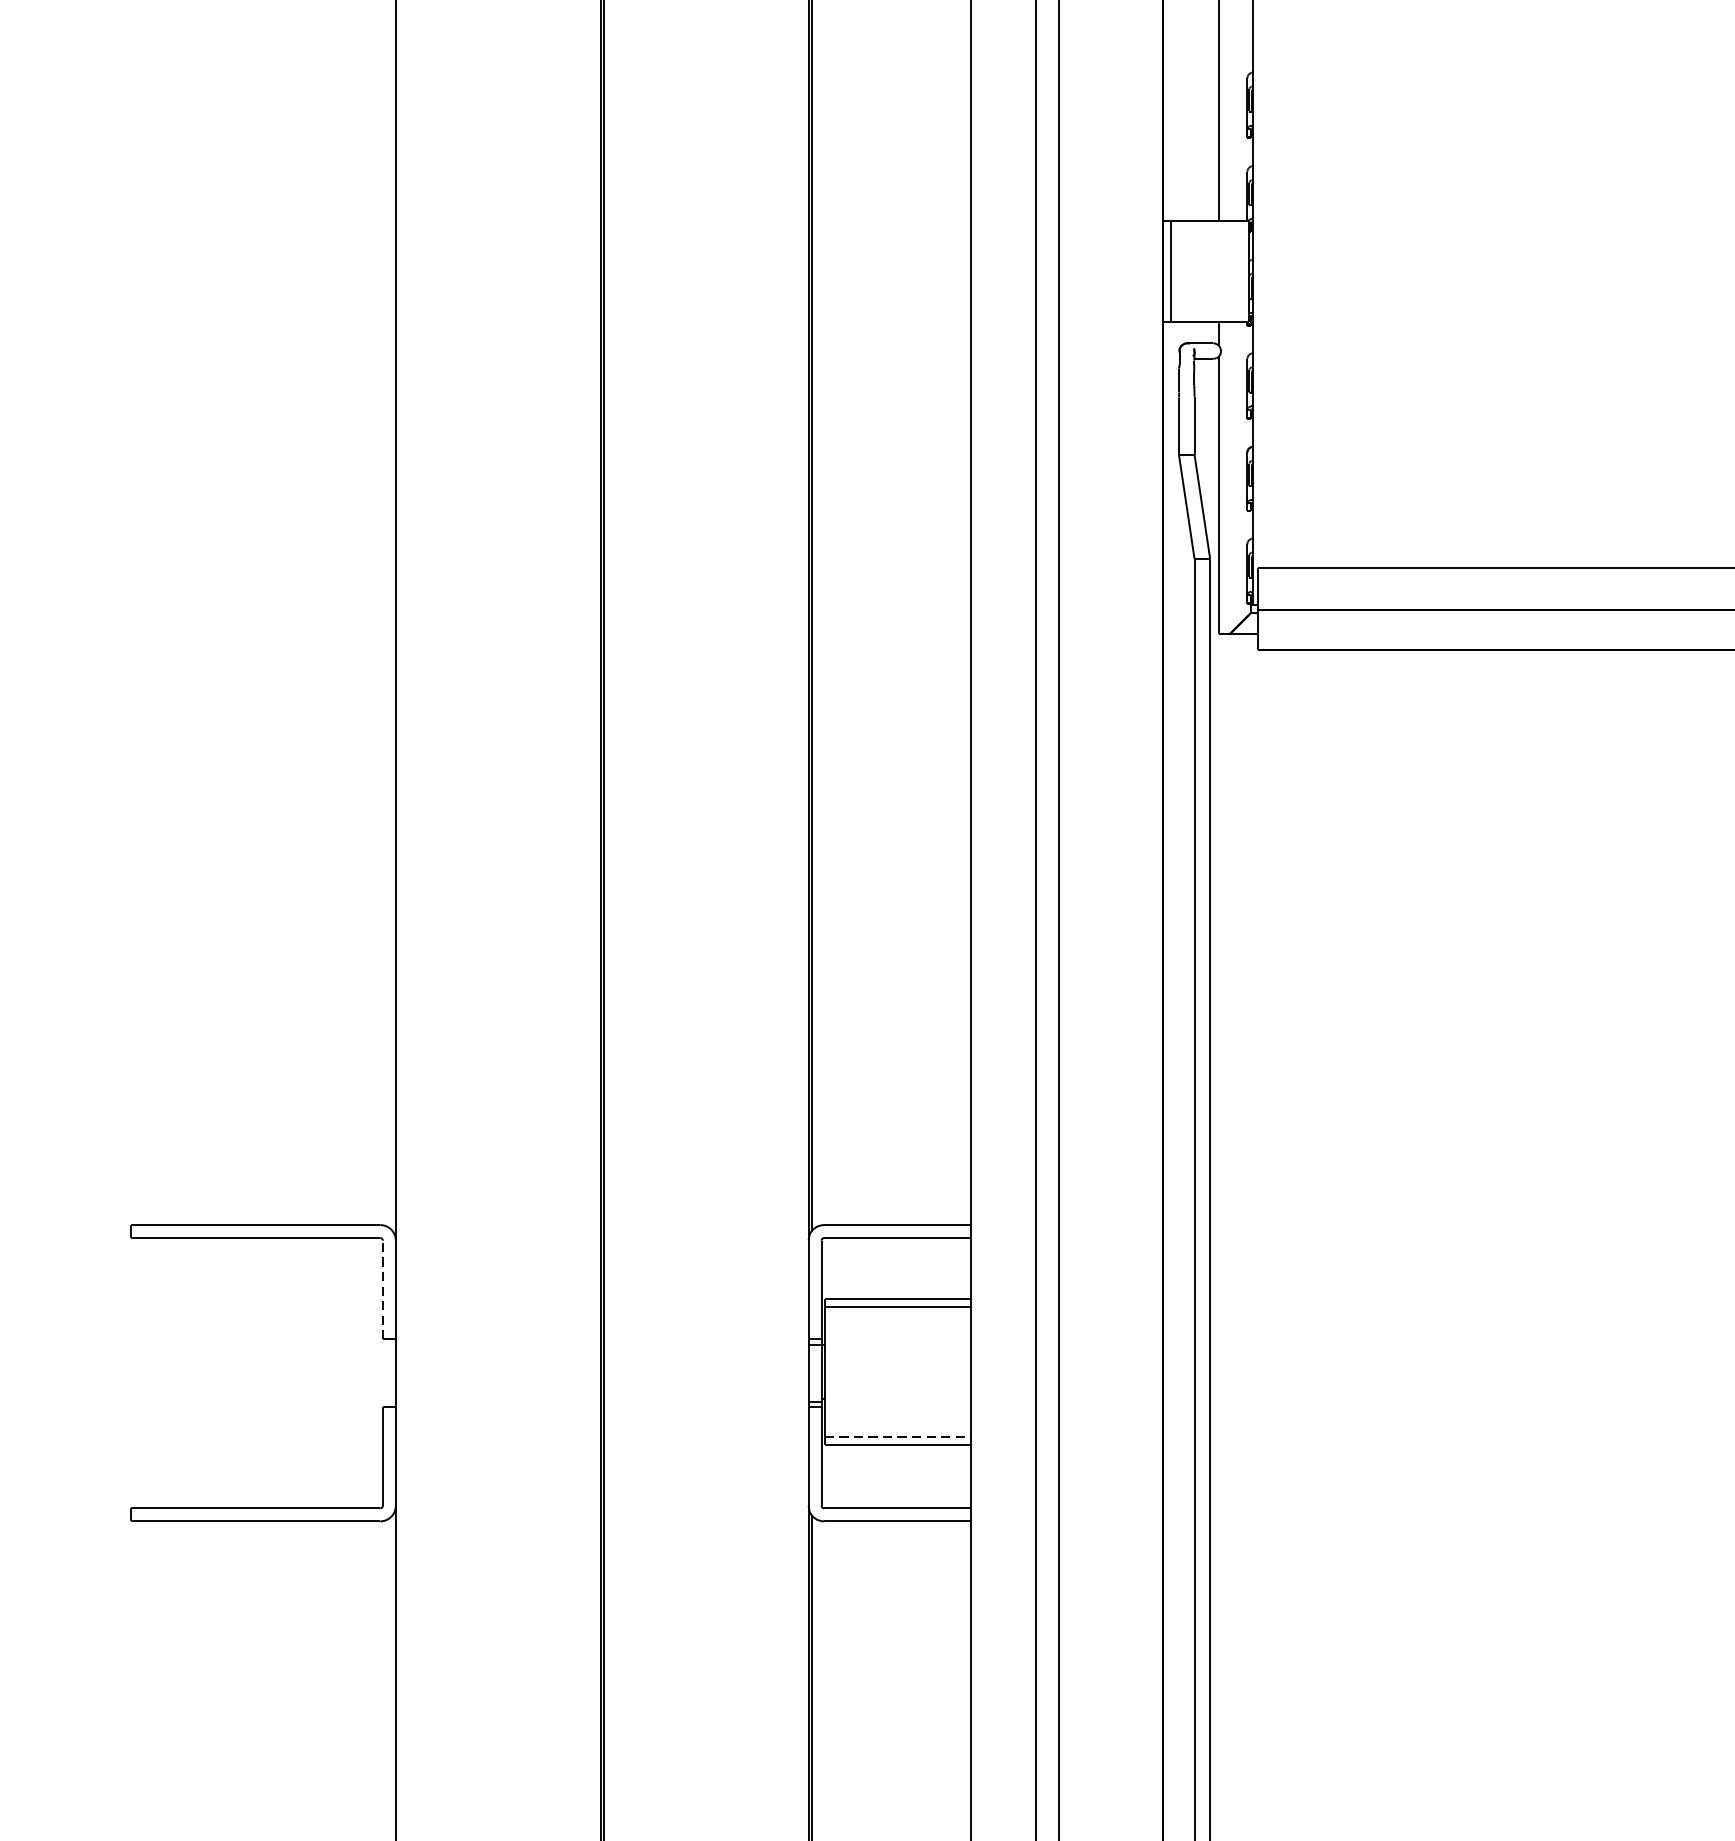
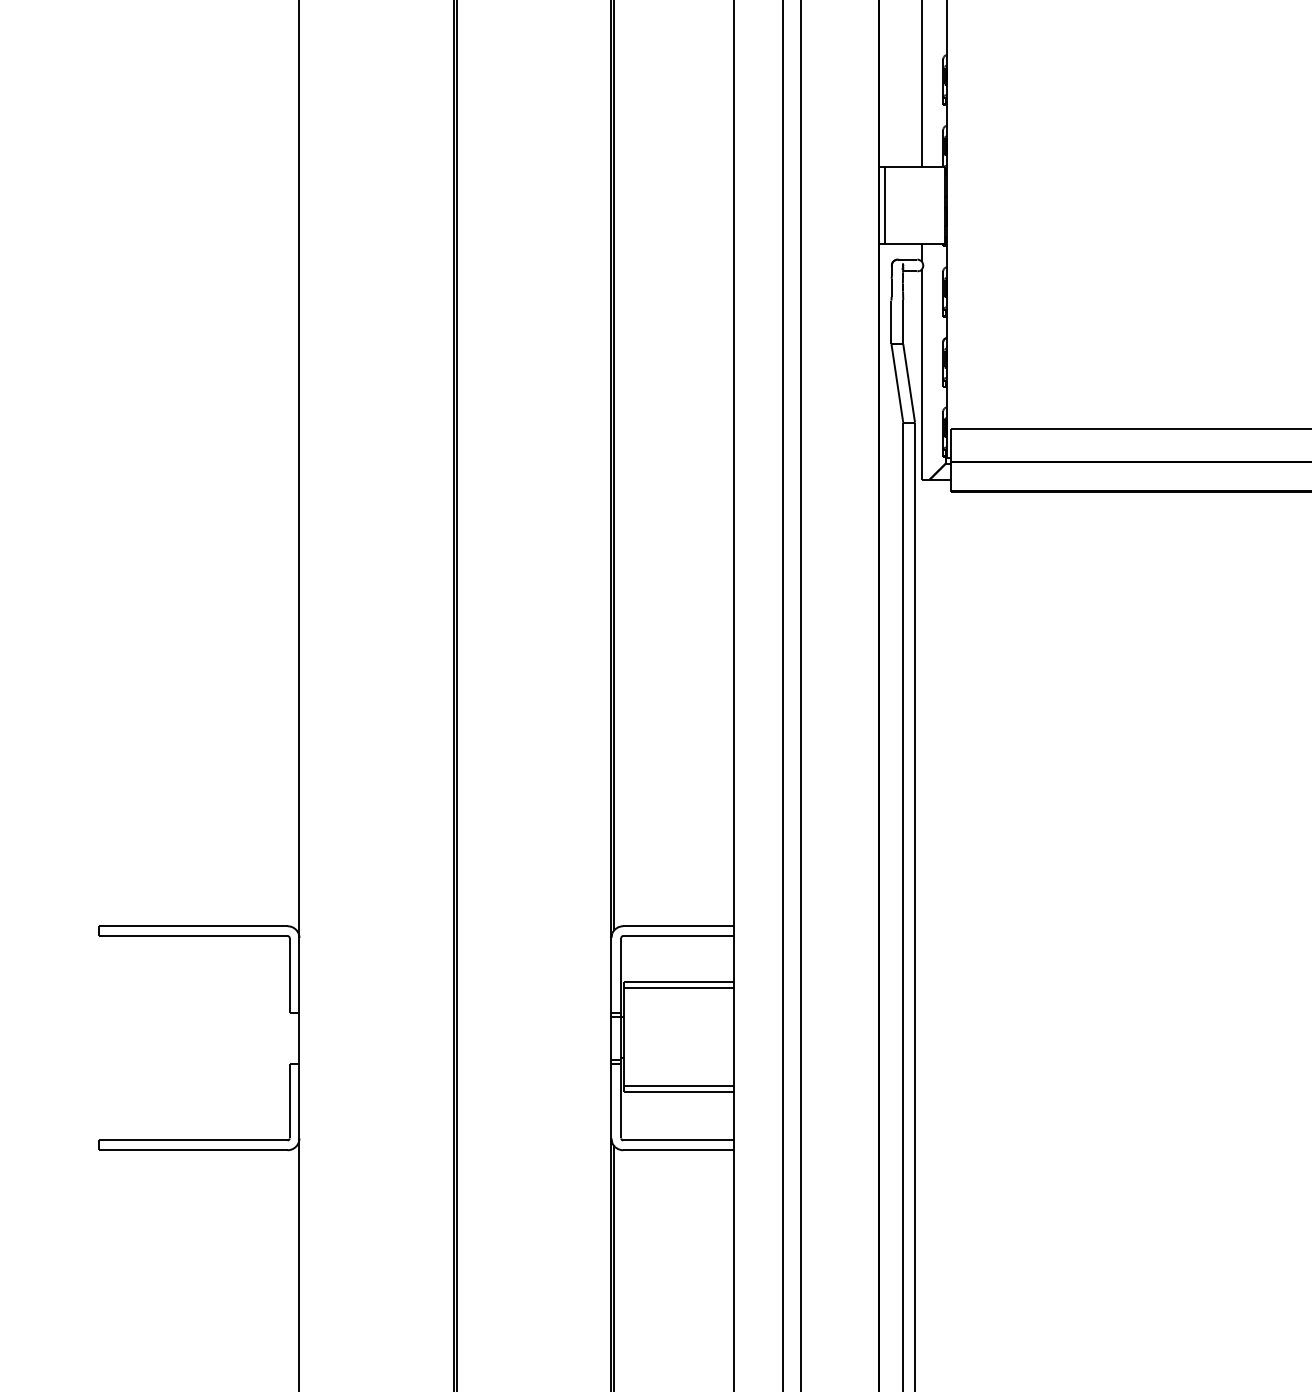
line: (382, 1288) -> (289, 974), dashed -> solid
line: (898, 1437) -> (679, 1086), dashed -> solid

